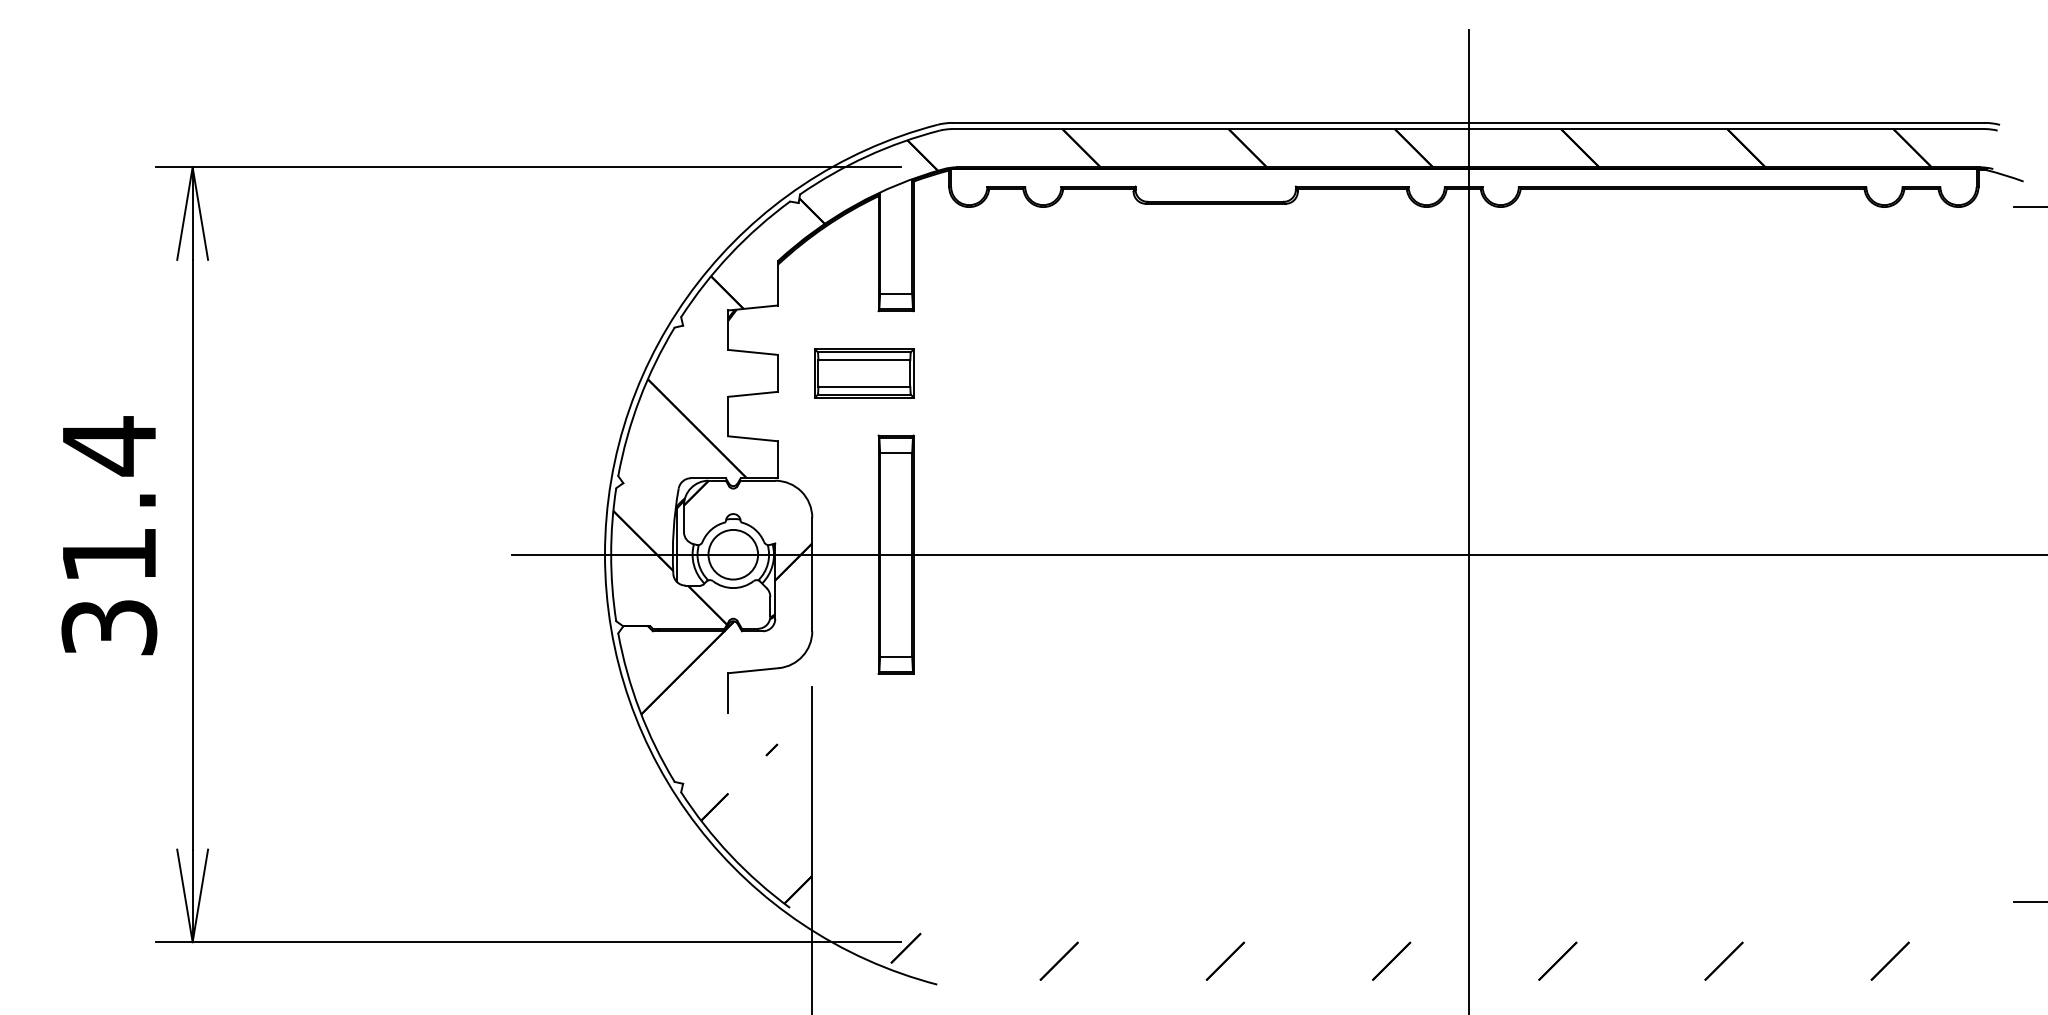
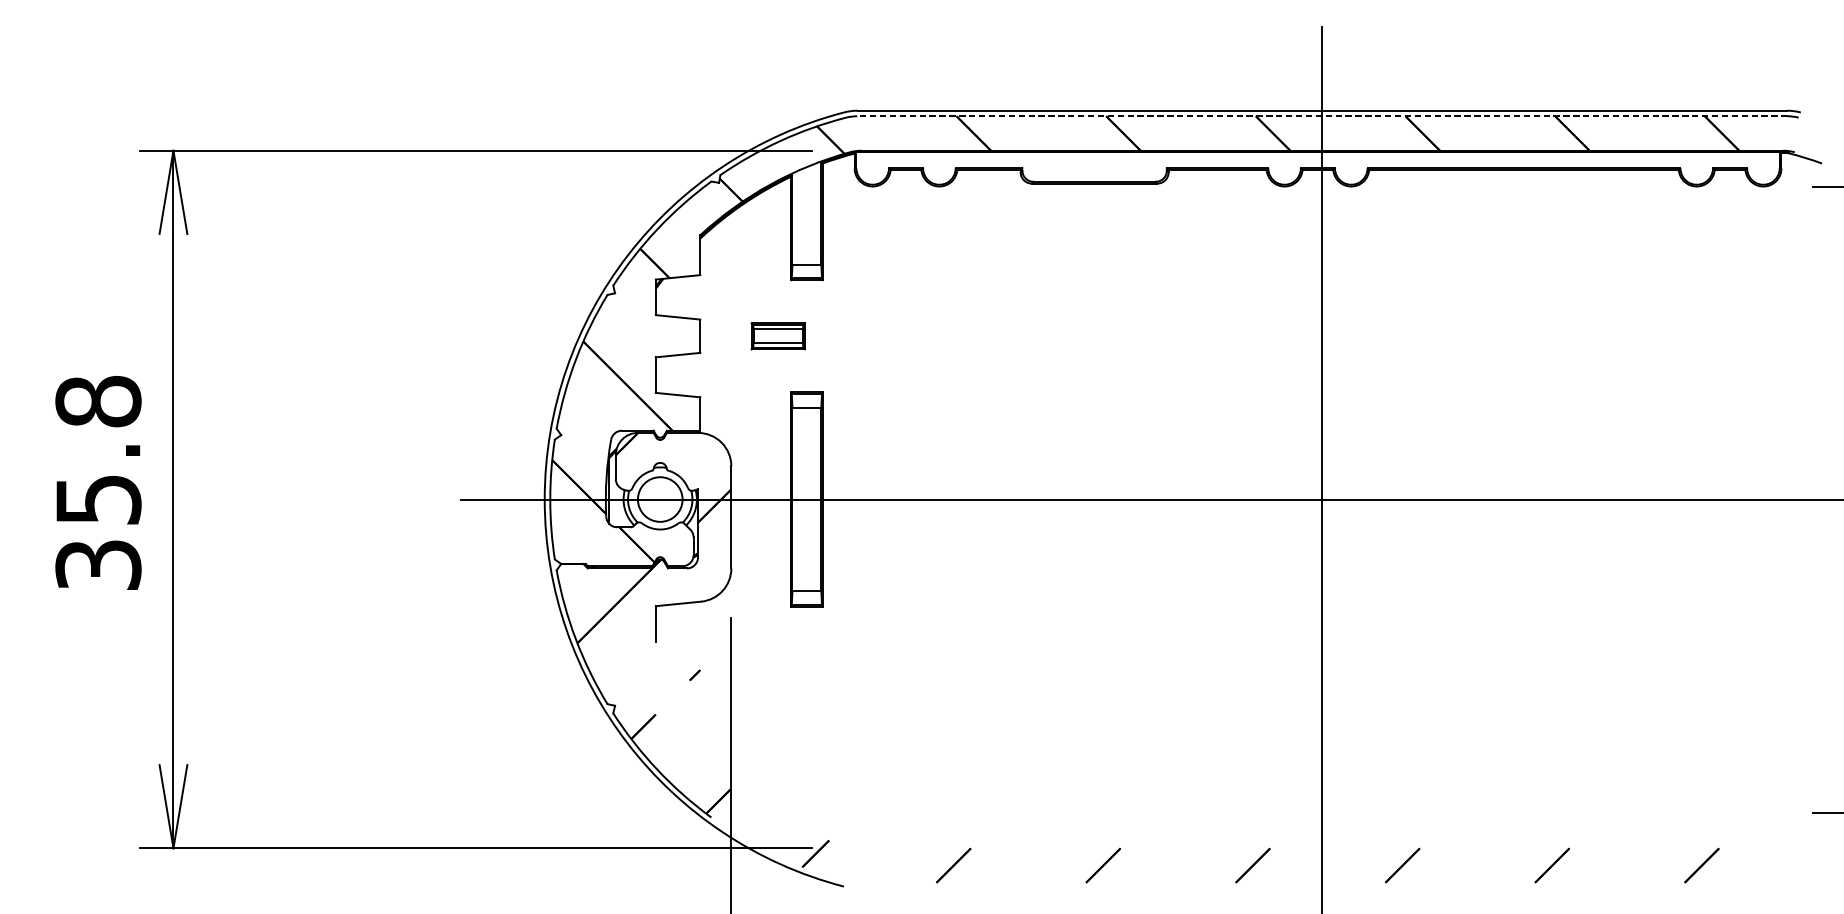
line: (1468, 129) -> (1322, 116), solid -> dashed
part: (864, 373) -> (778, 336), size x0.6
text: (109, 499) -> (98, 449), 31.4 -> 35.8

